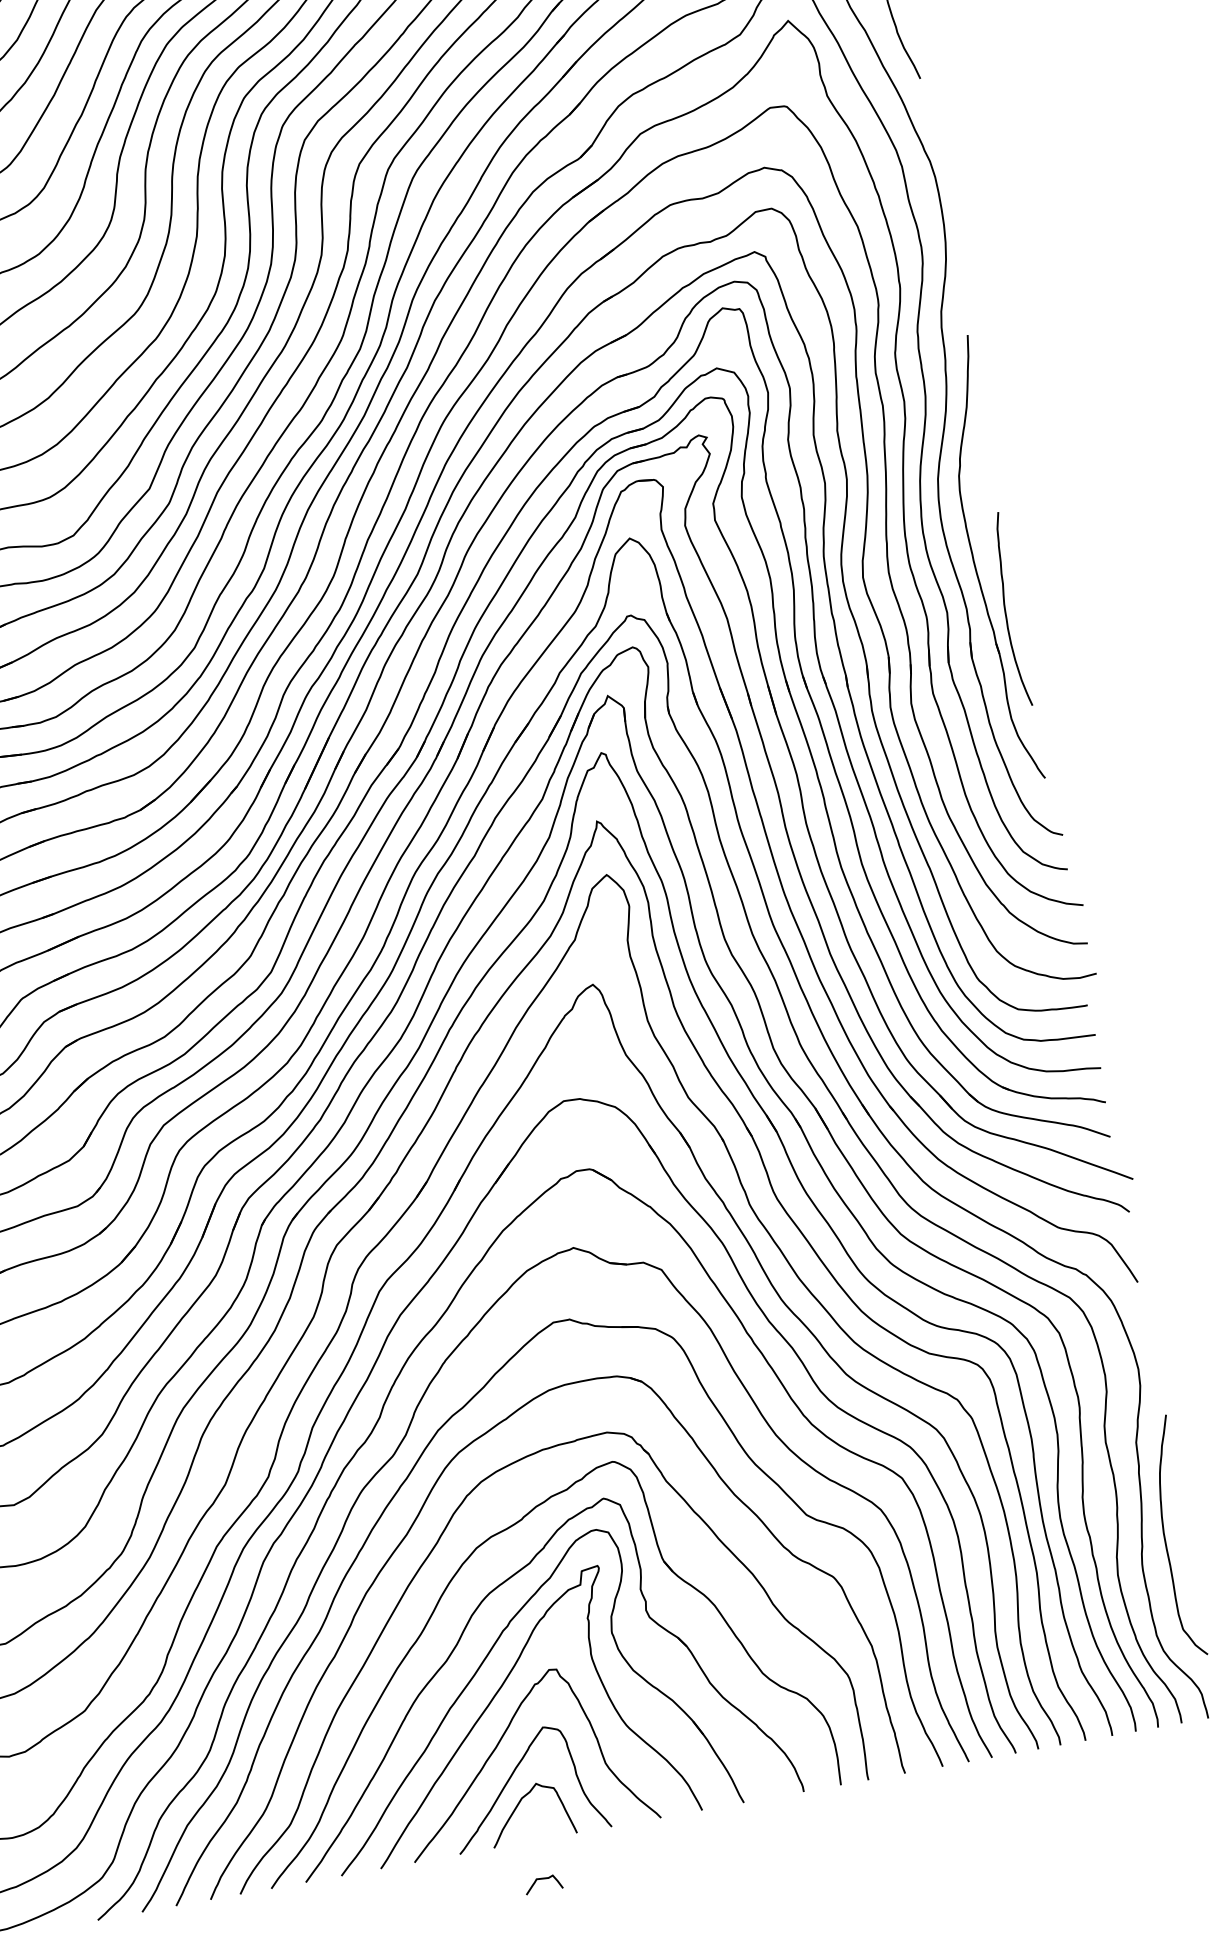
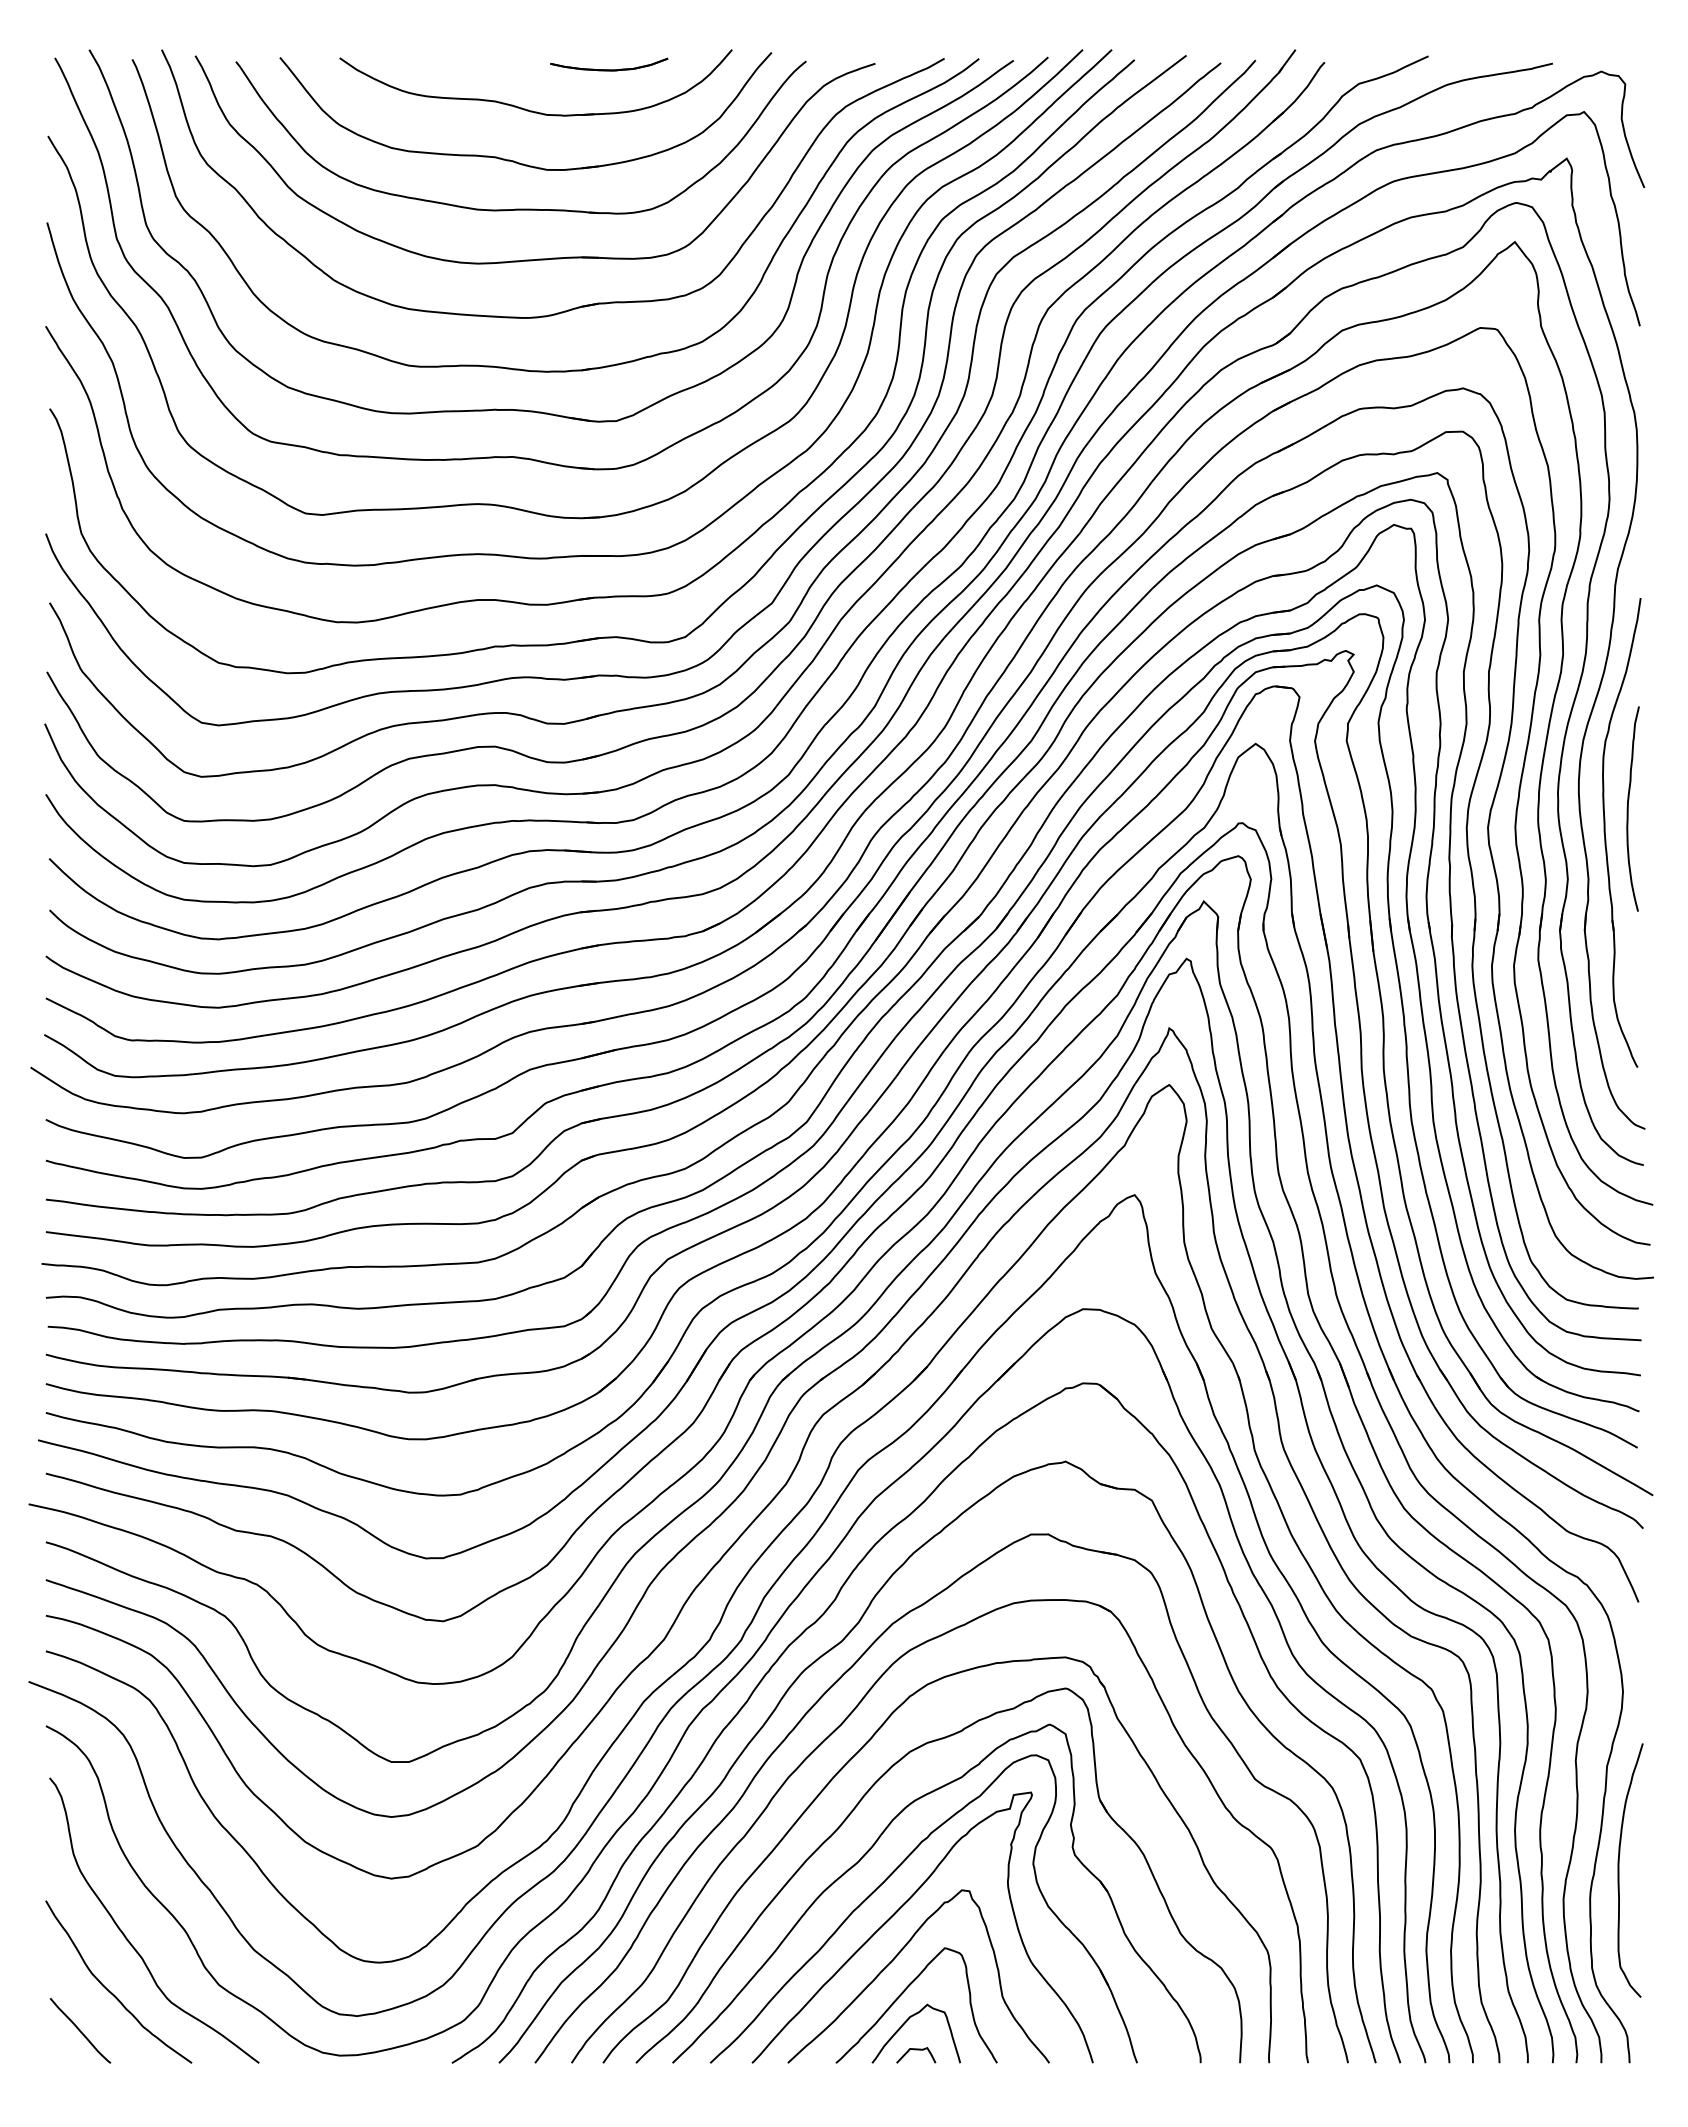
curve: (1005, 610) -> (1628, 808), moved
curve: (542, 1879) -> (916, 2050), moved

